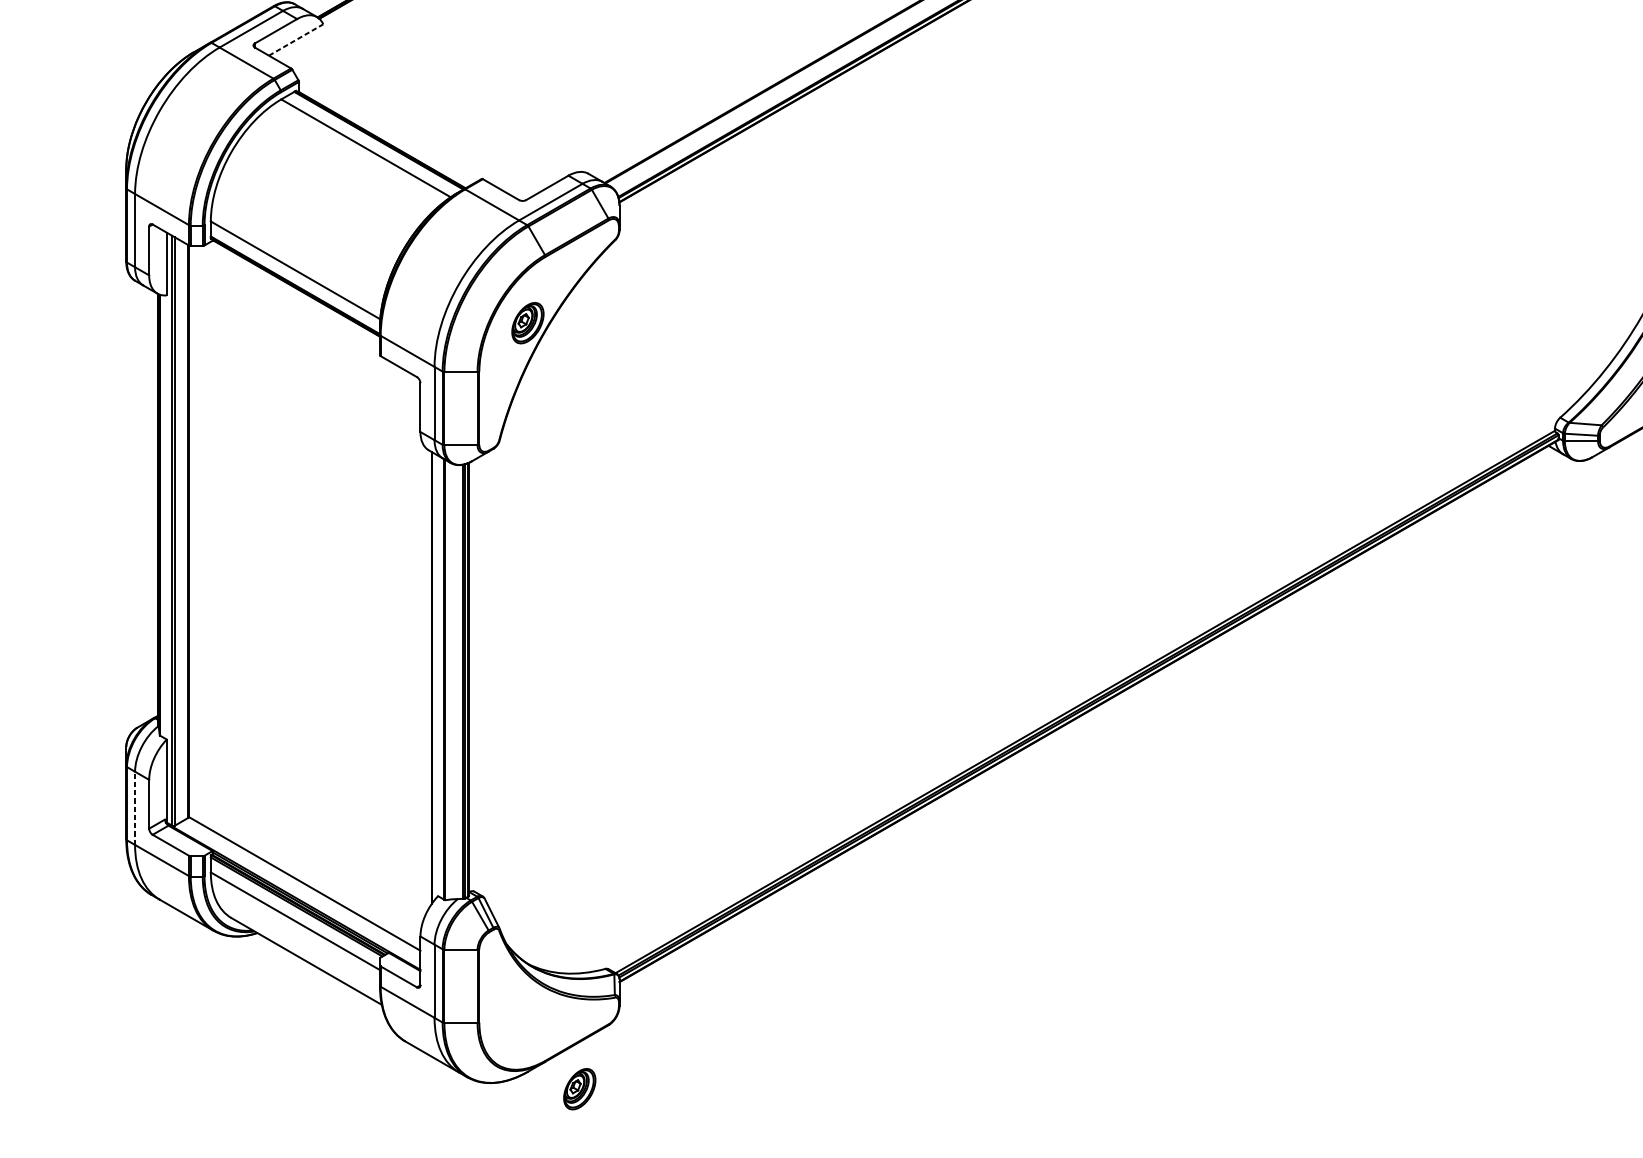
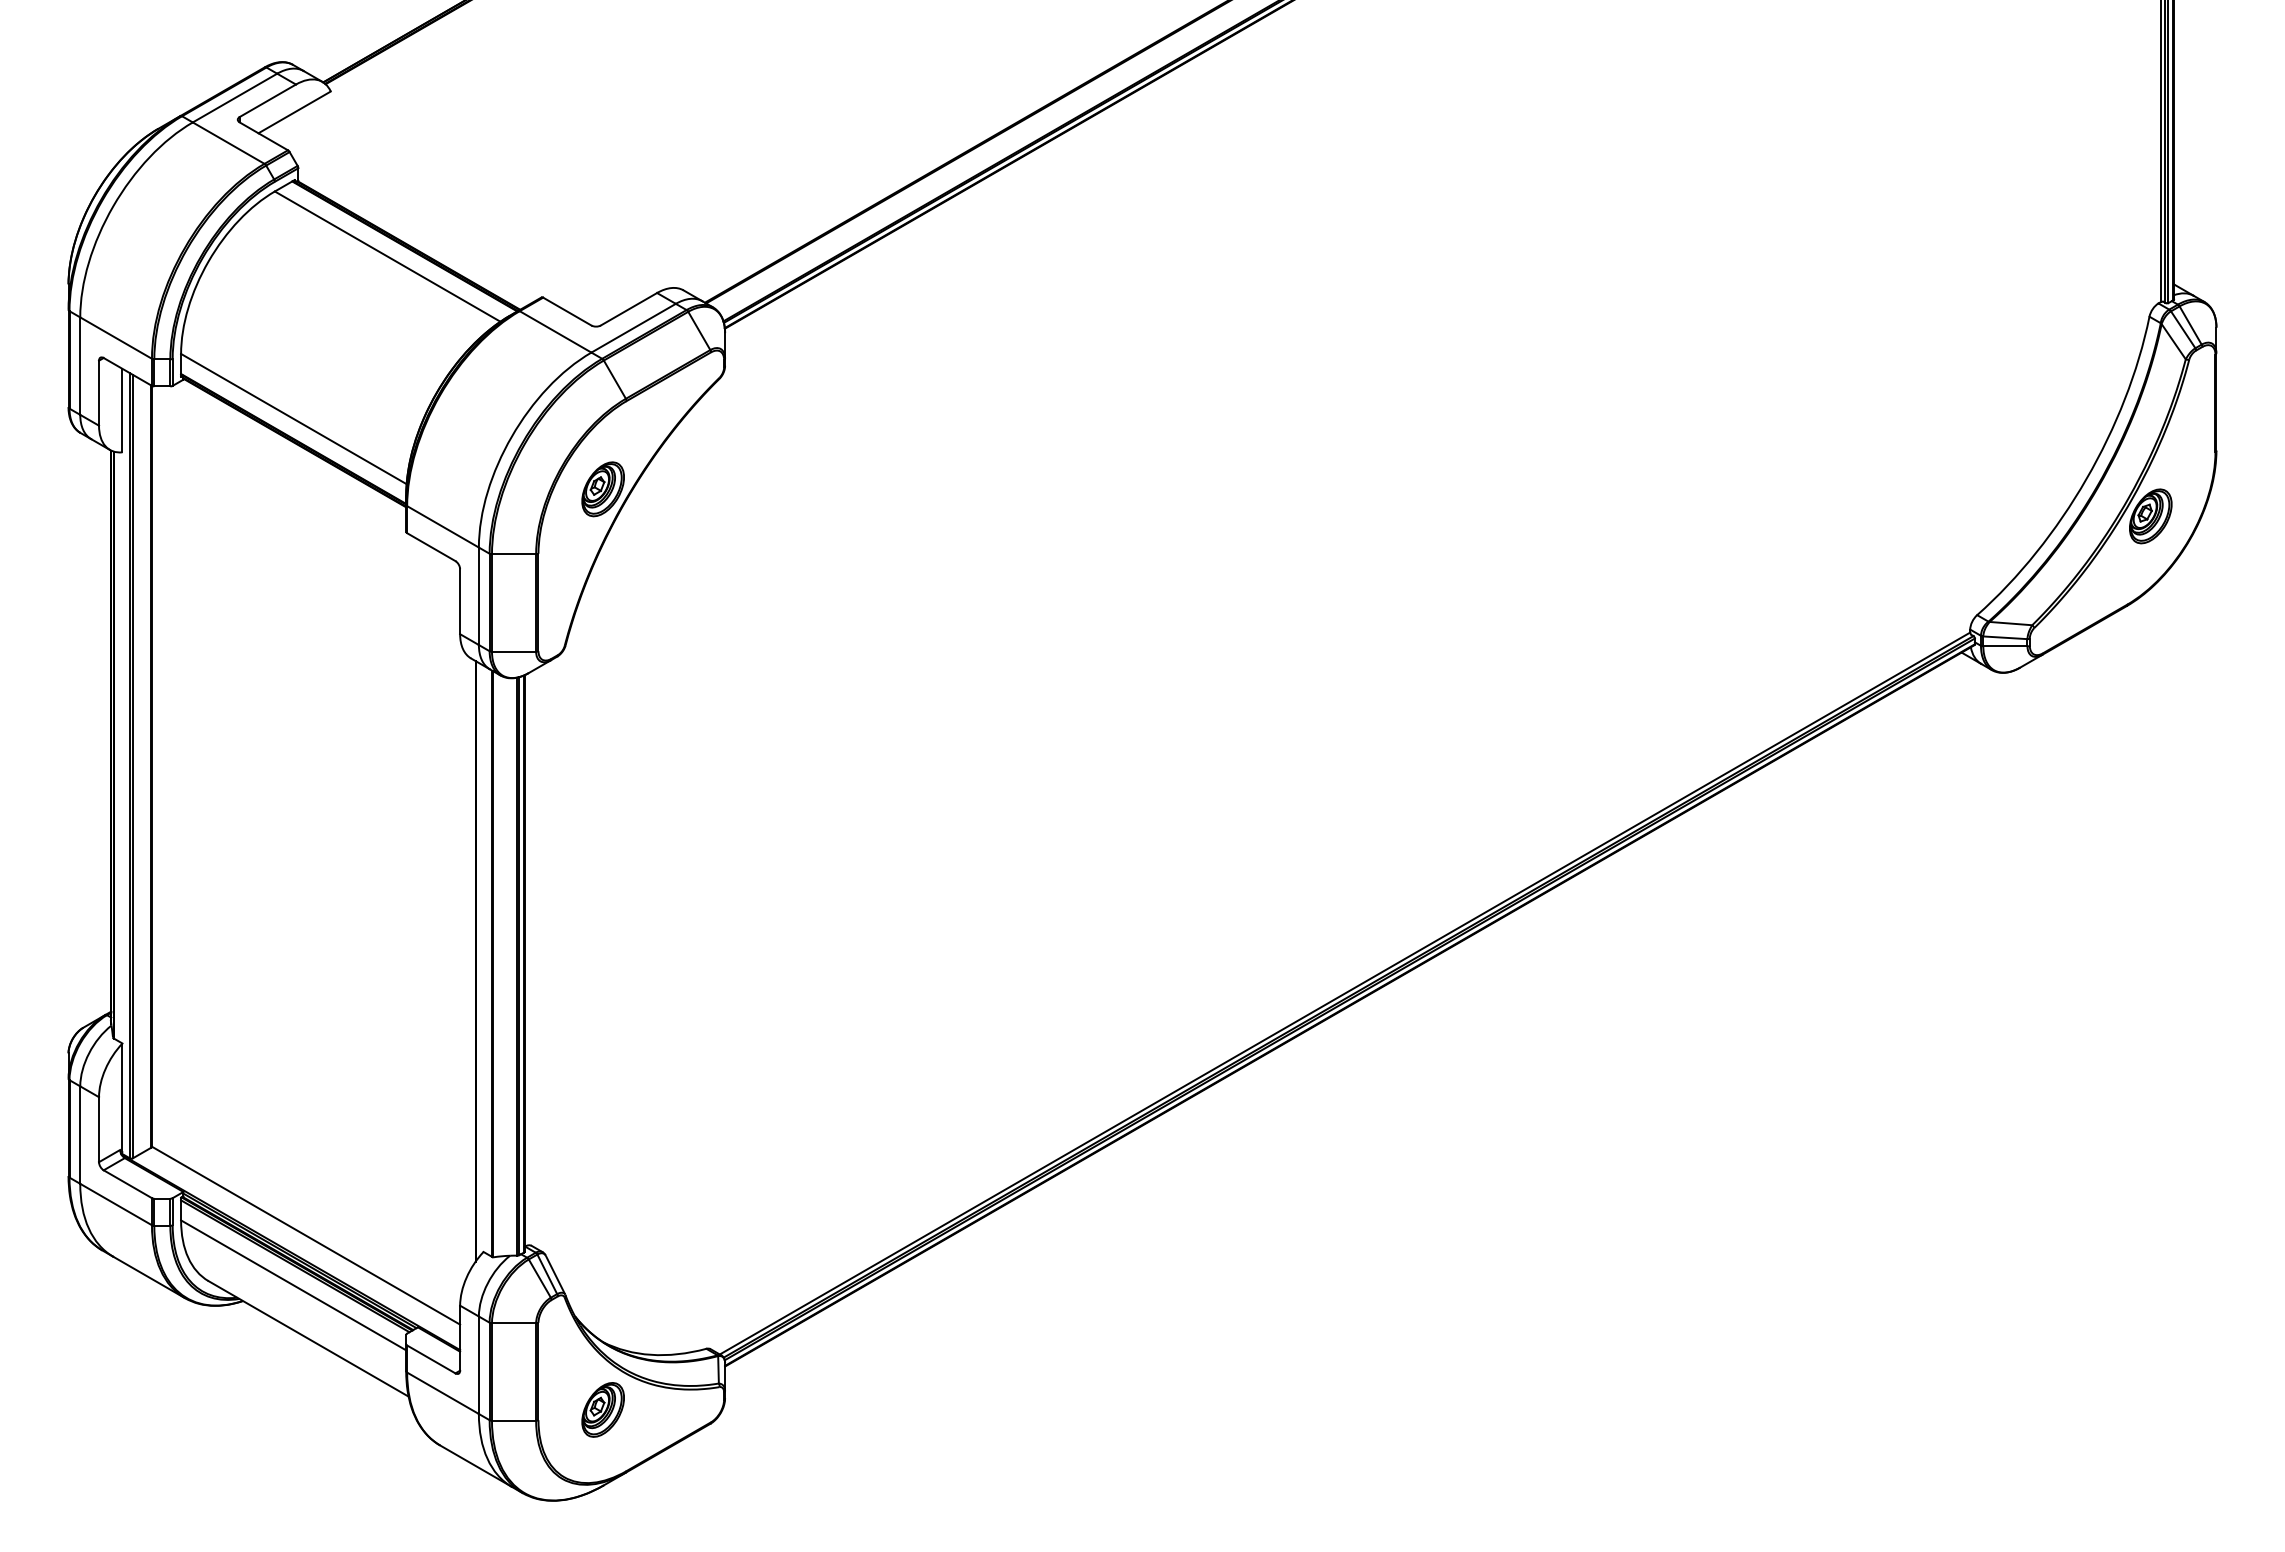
line: (296, 40) -> (294, 112), dashed -> solid
line: (135, 808) -> (80, 1135), dashed -> solid
part: (579, 1088) -> (602, 1409), moved

